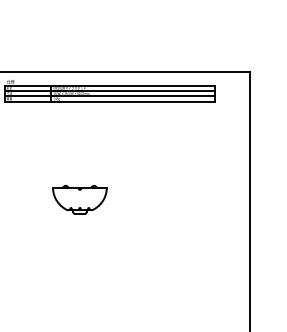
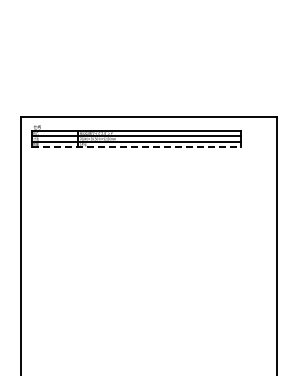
line: (110, 102) -> (136, 147), solid -> dashed
part: (80, 199) -> (106, 244), removed

